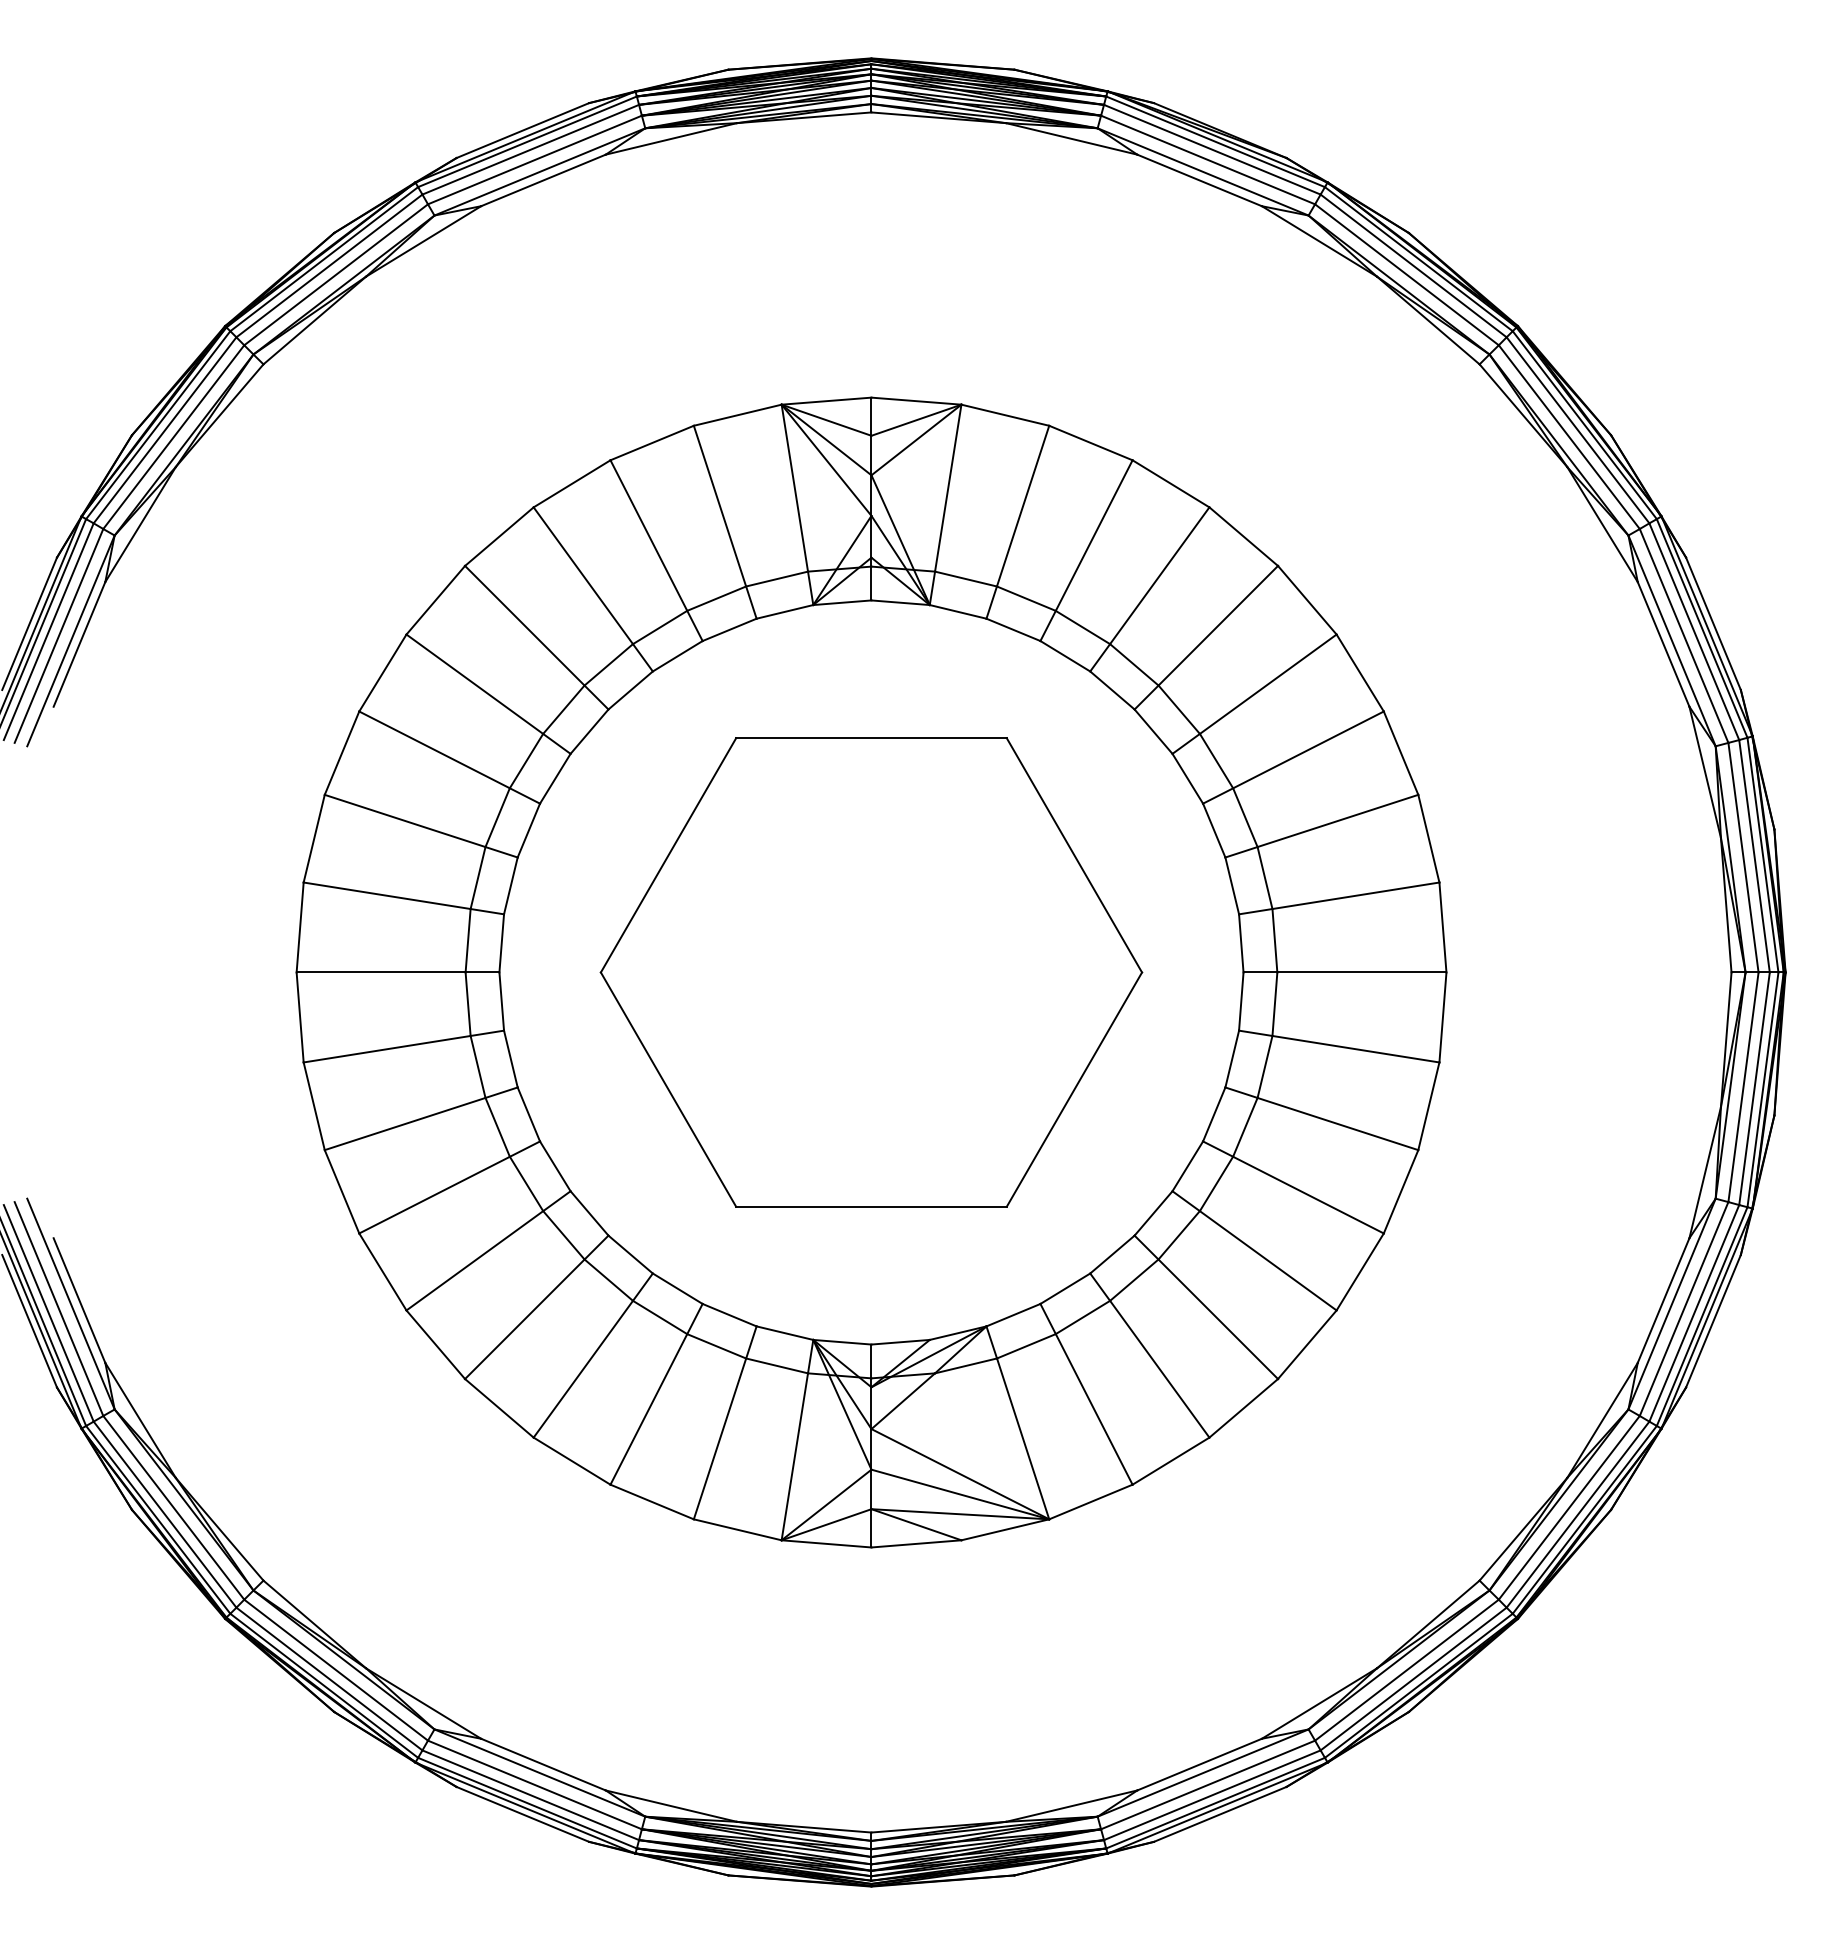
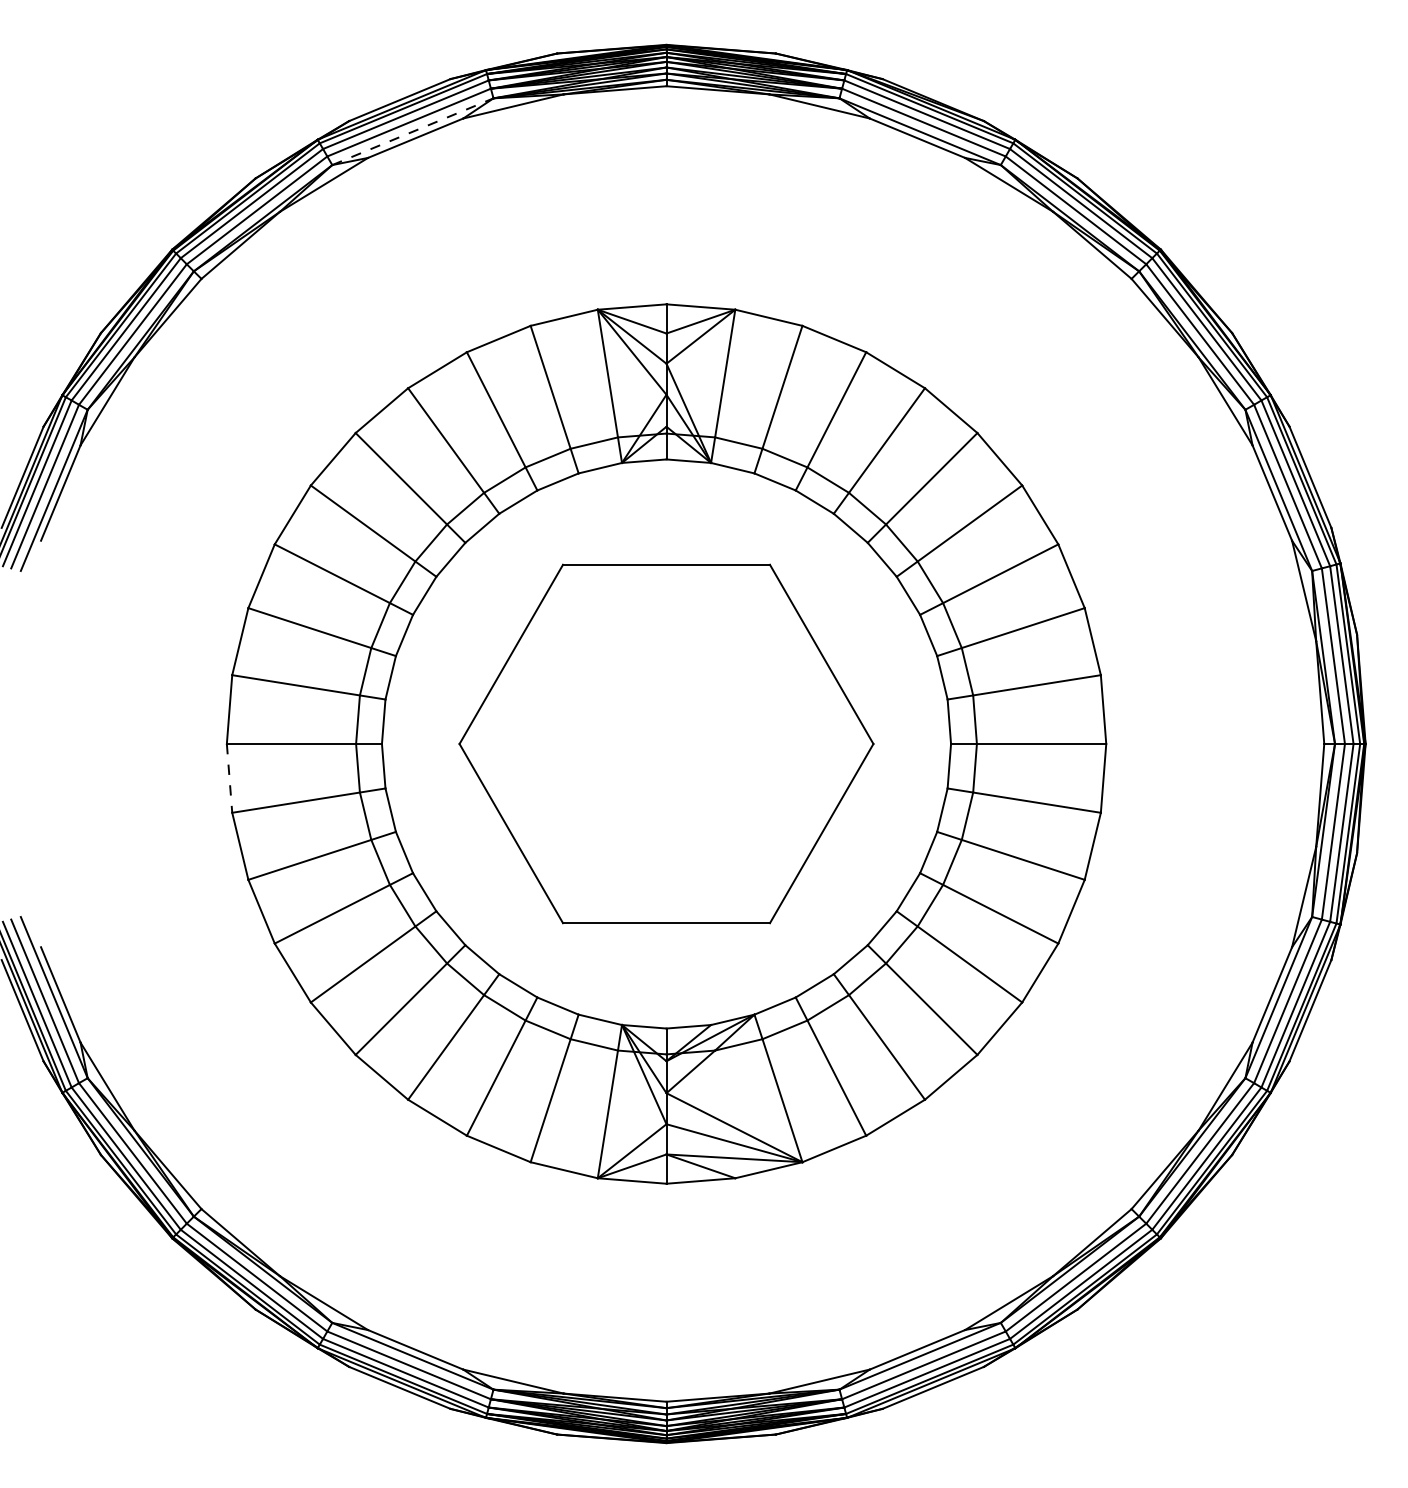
line: (540, 171) -> (413, 131), solid -> dashed
line: (300, 1017) -> (229, 778), solid -> dashed

